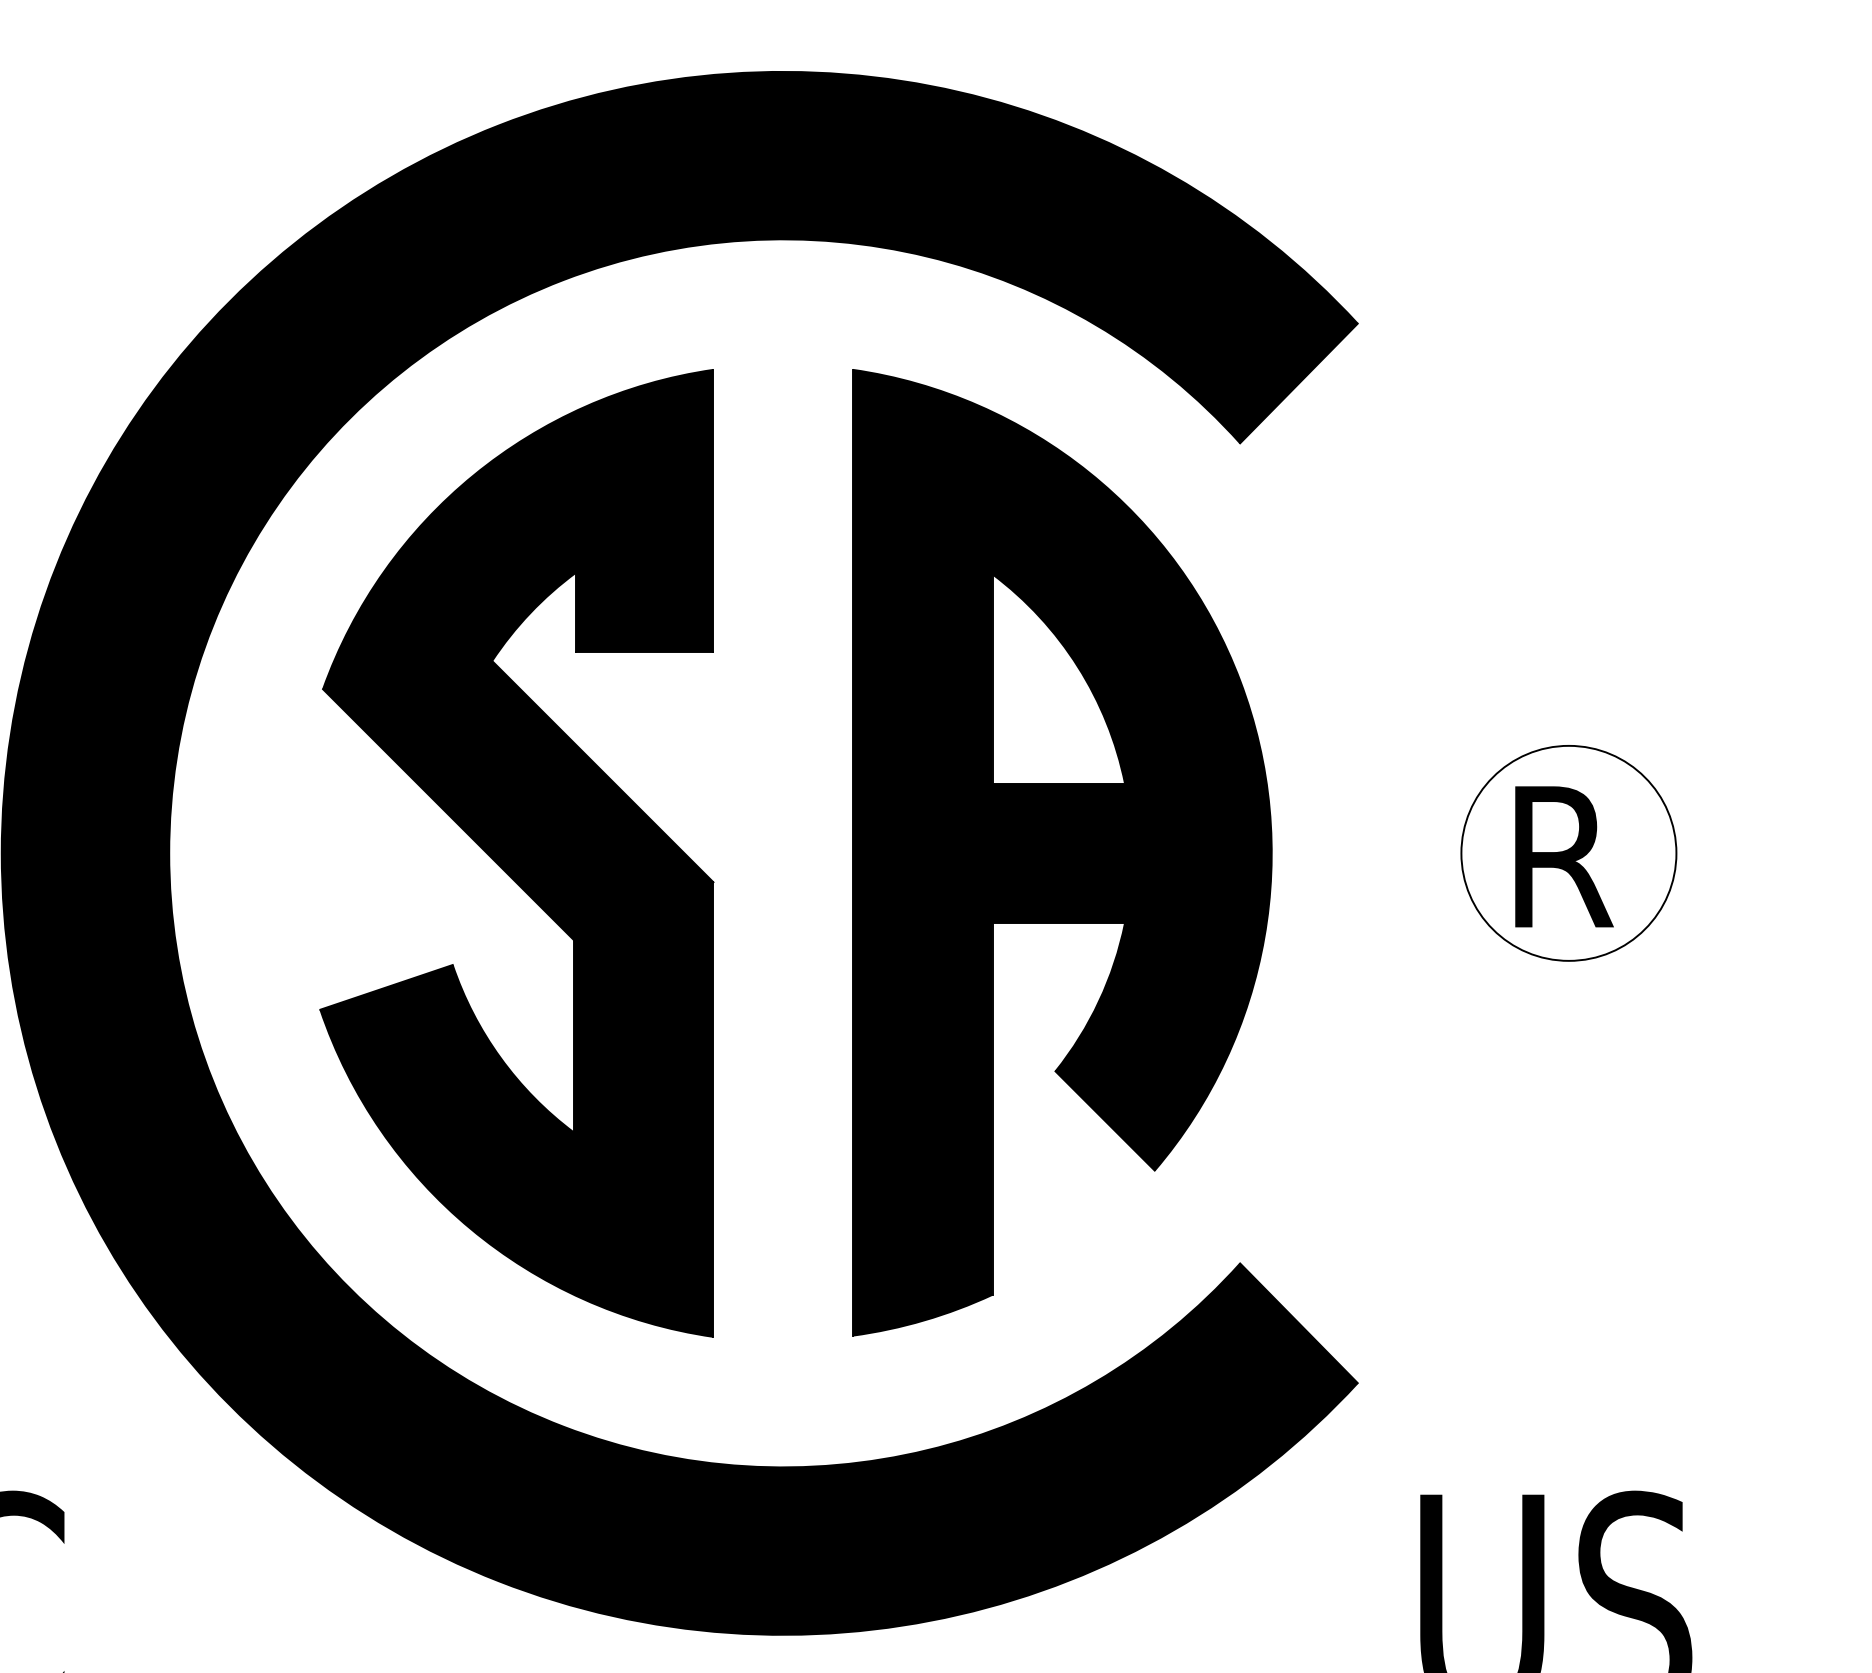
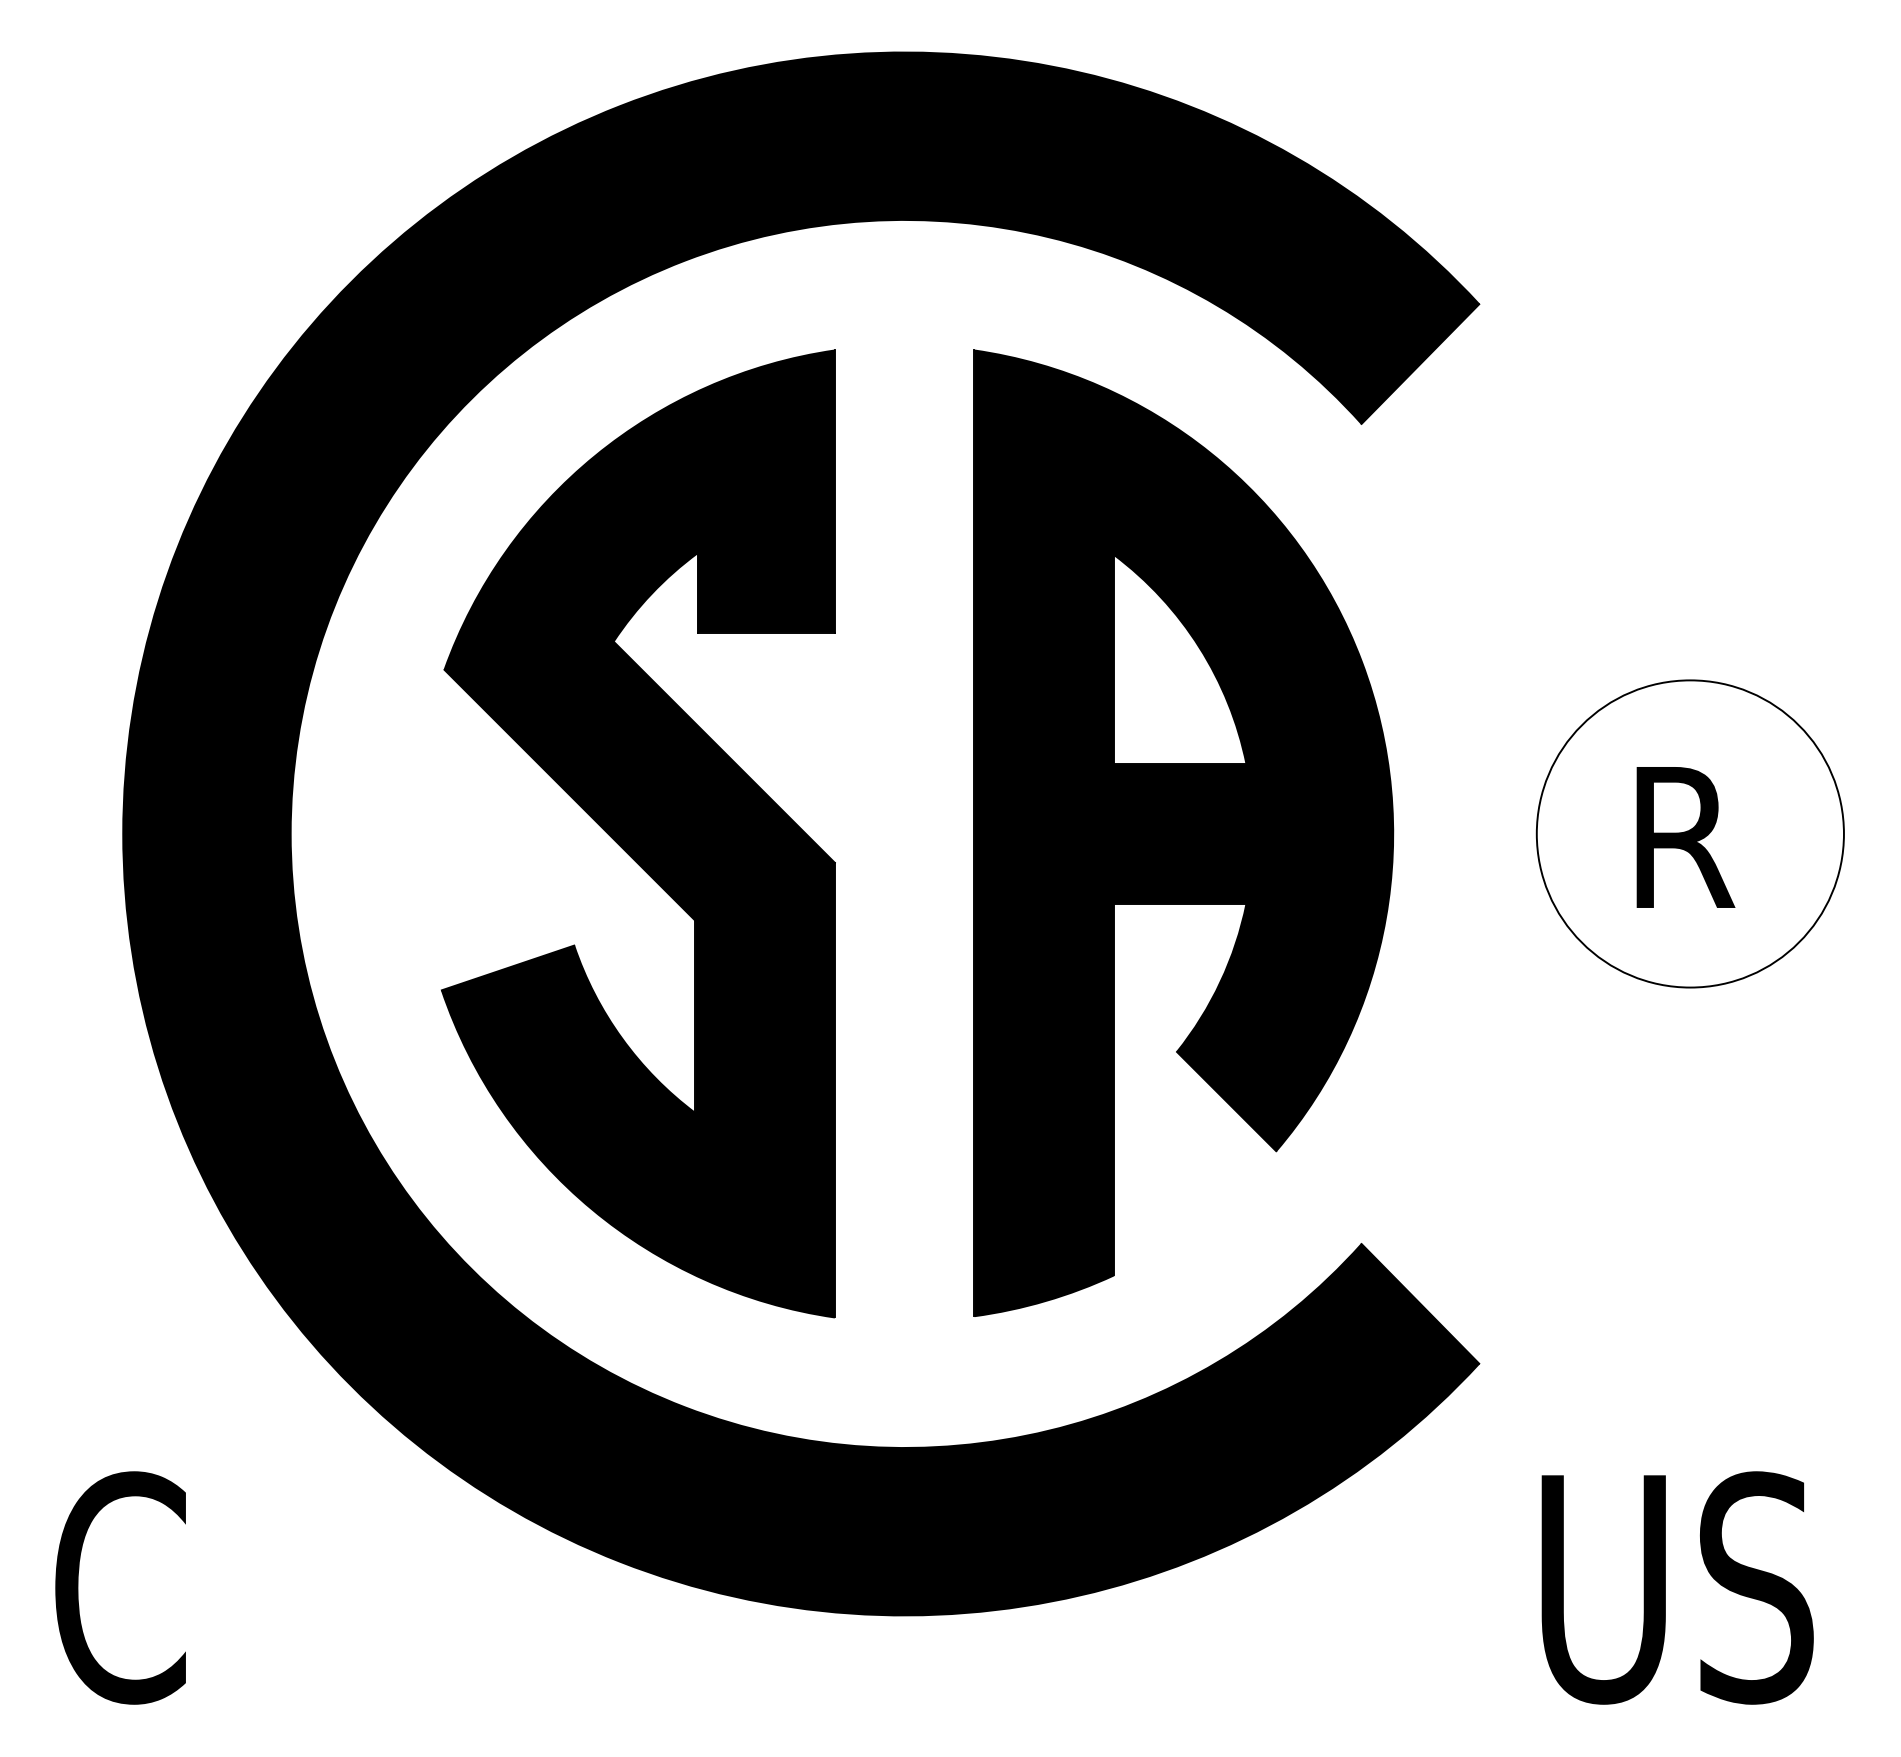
circle: (1568, 852) -> (1689, 833), size x1.43

